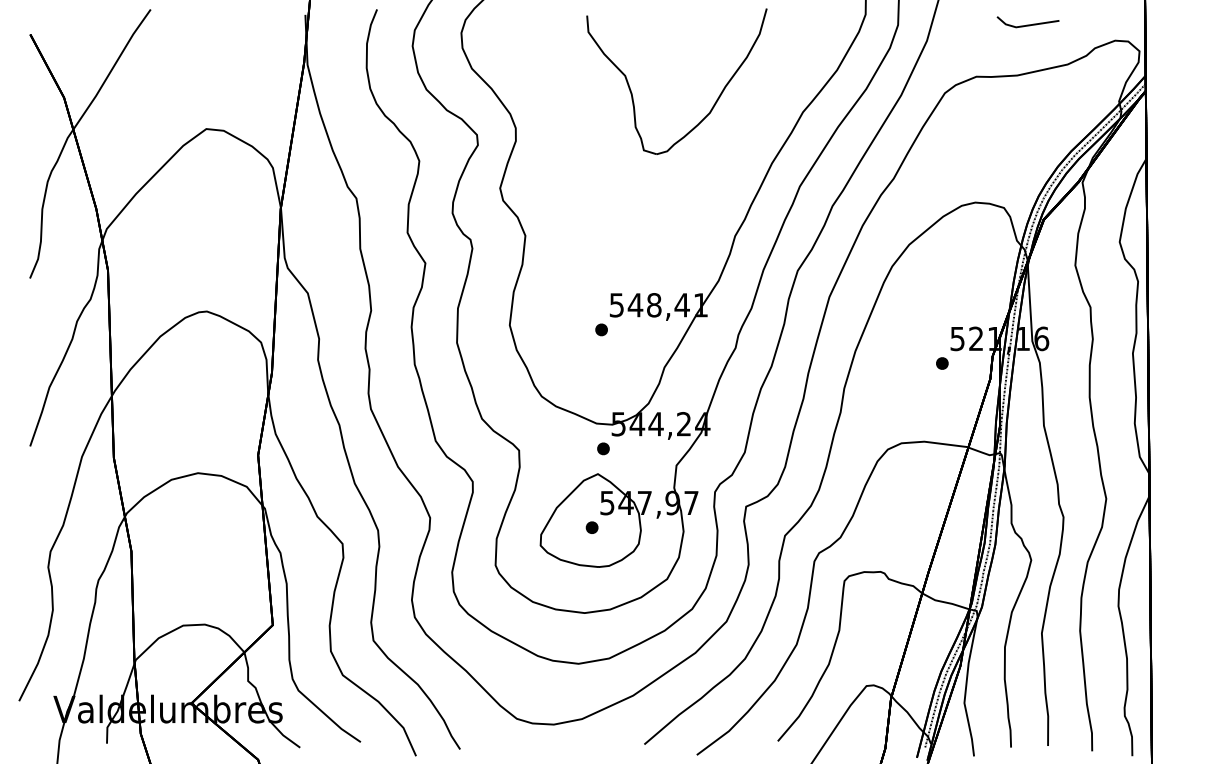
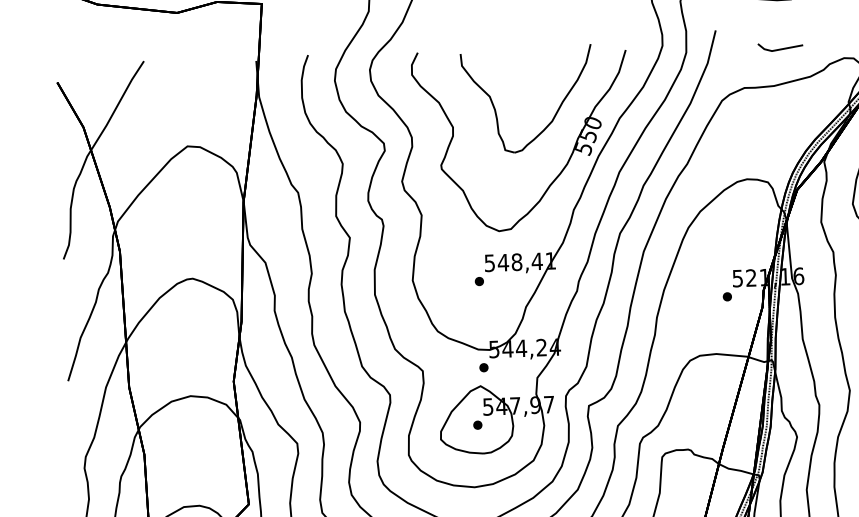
part: (721, 179) -> (562, 169), added

